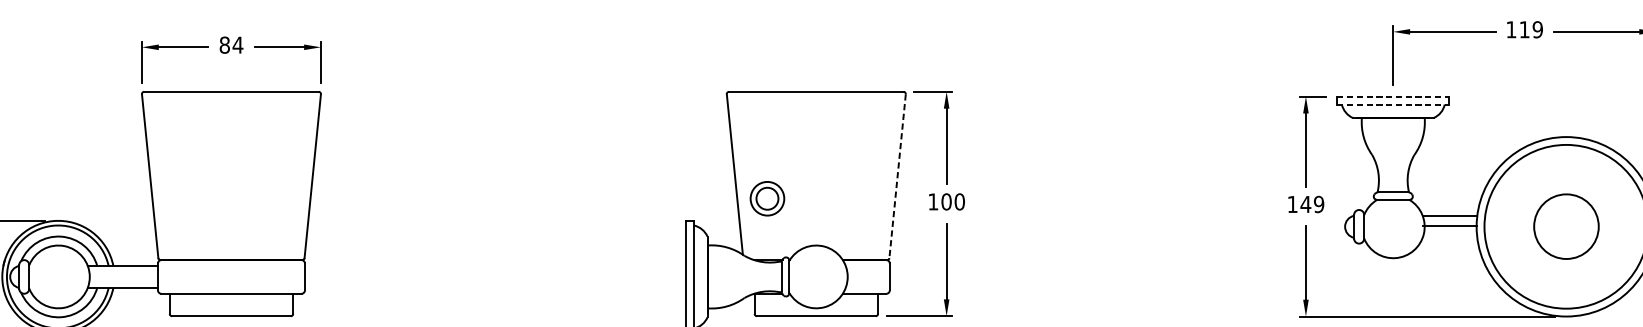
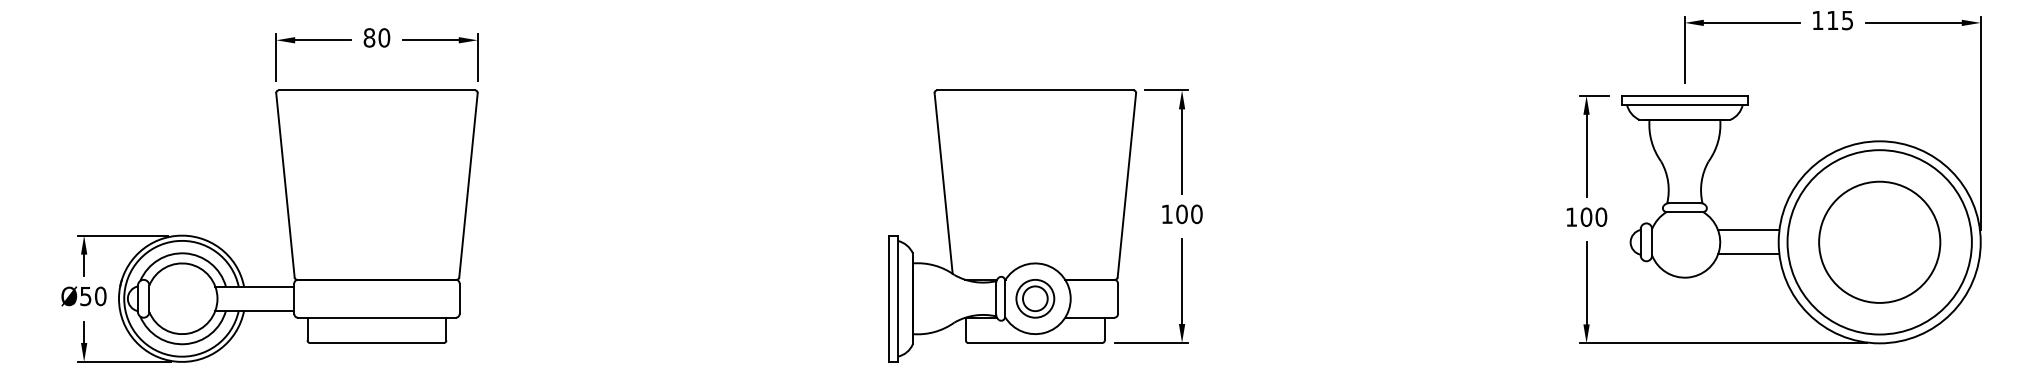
text: (1537, 28) -> (1847, 19), 119 -> 115
text: (238, 44) -> (384, 37), 84 -> 80
line: (1393, 96) -> (1685, 95), dashed -> solid
line: (1393, 104) -> (1685, 104), dashed -> solid
line: (897, 176) -> (1126, 185), dashed -> solid
part: (767, 198) -> (1035, 298), moved
text: (1312, 203) -> (1593, 216), 149 -> 100
line: (1449, 226) -> (1748, 254), moved
circle: (1566, 226) -> (1879, 241), size x1.67

